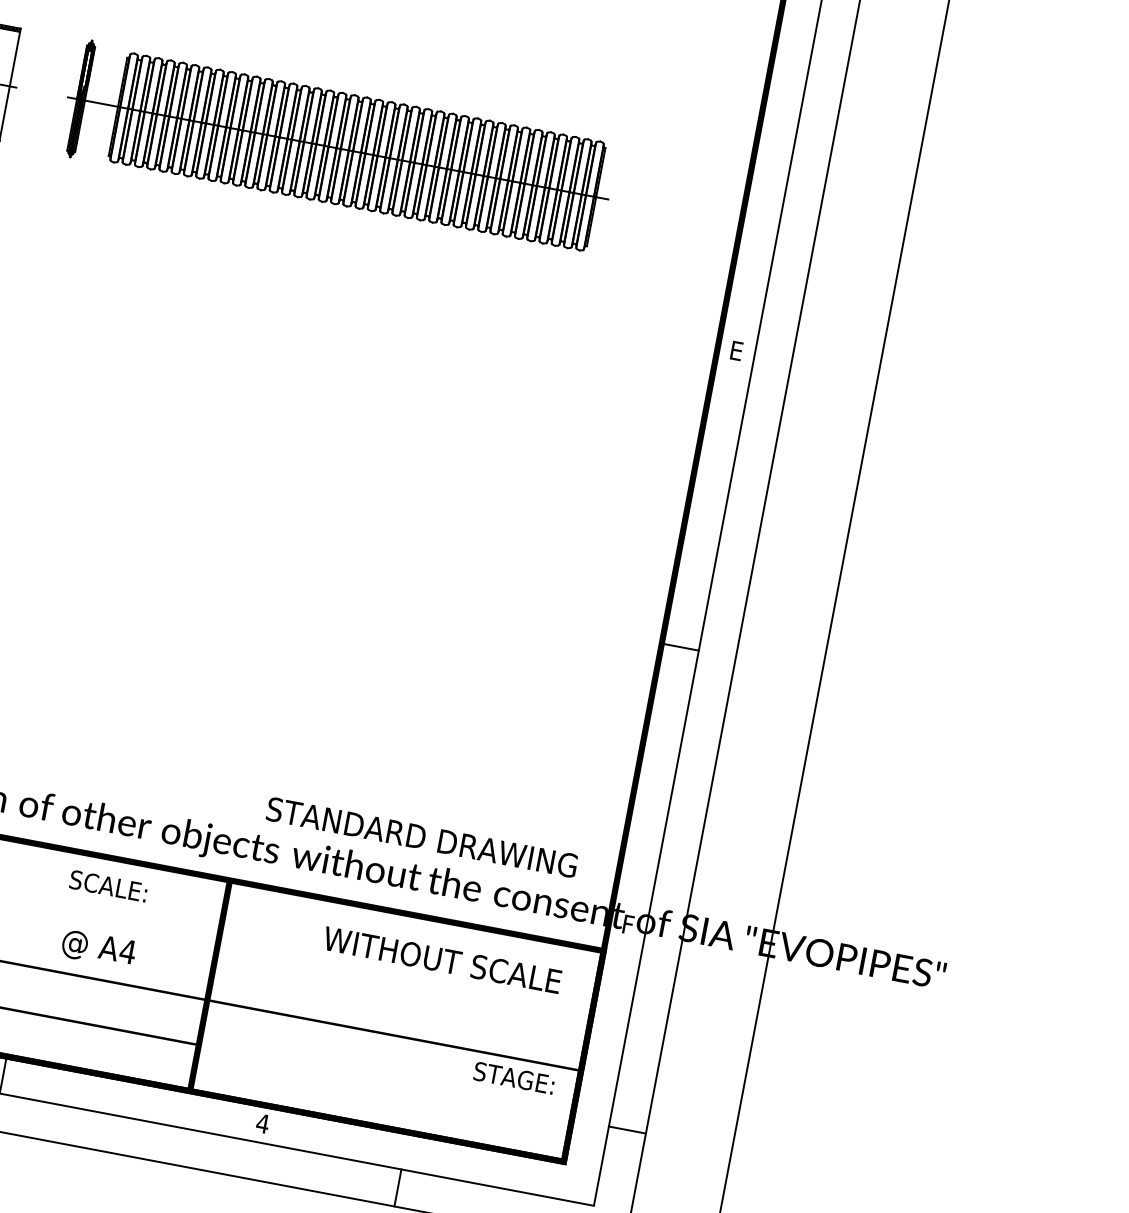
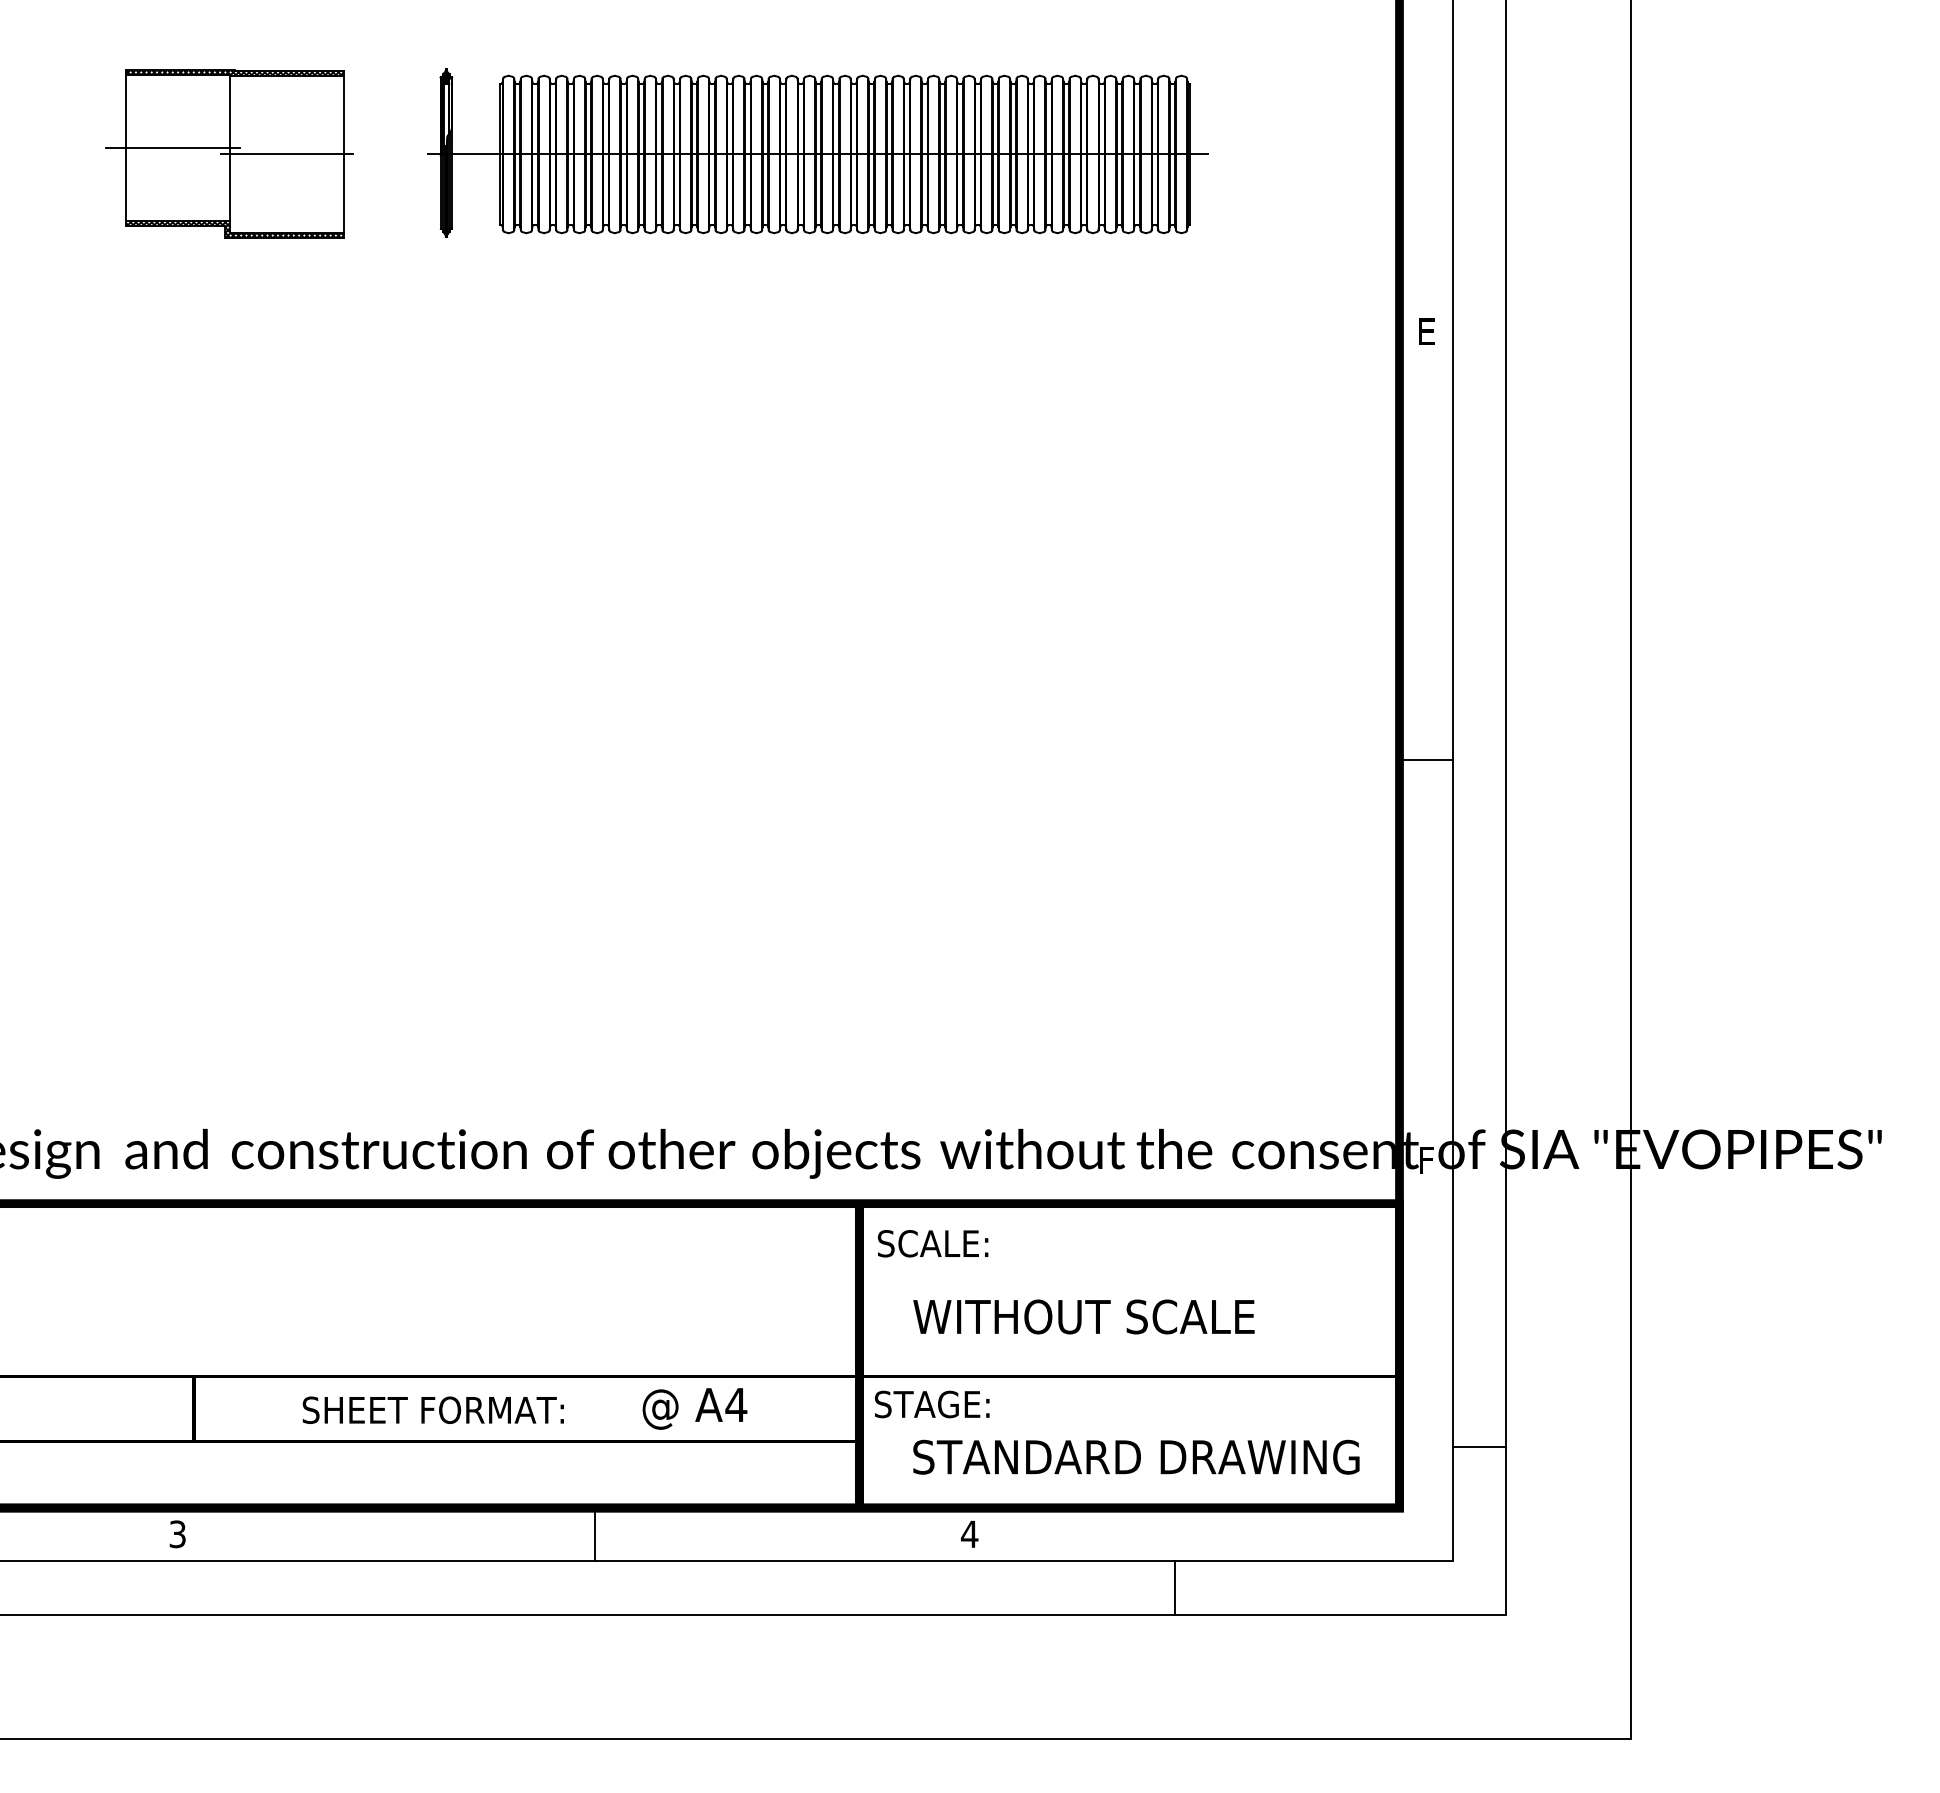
text: (422, 837) -> (1136, 1456), moved
text: (108, 886) -> (933, 1243), moved
text: (98, 948) -> (694, 1408), moved
text: (442, 959) -> (1083, 1316), moved
text: (514, 1078) -> (932, 1404), moved

